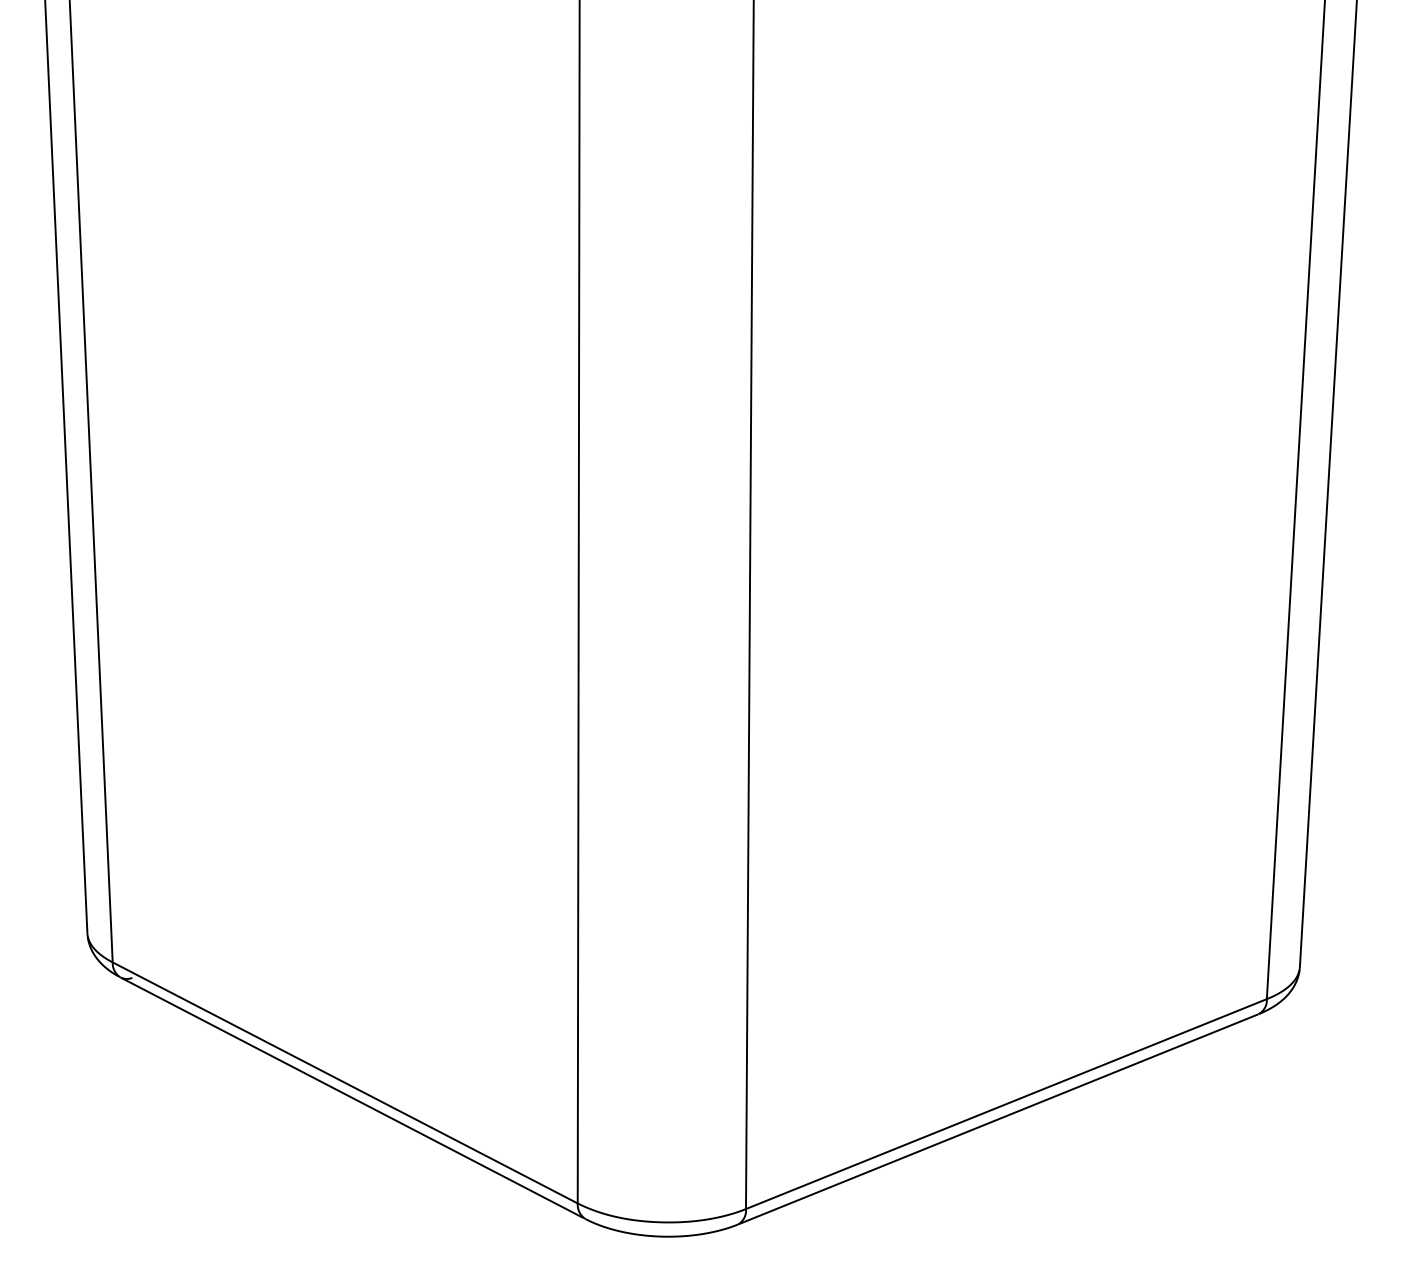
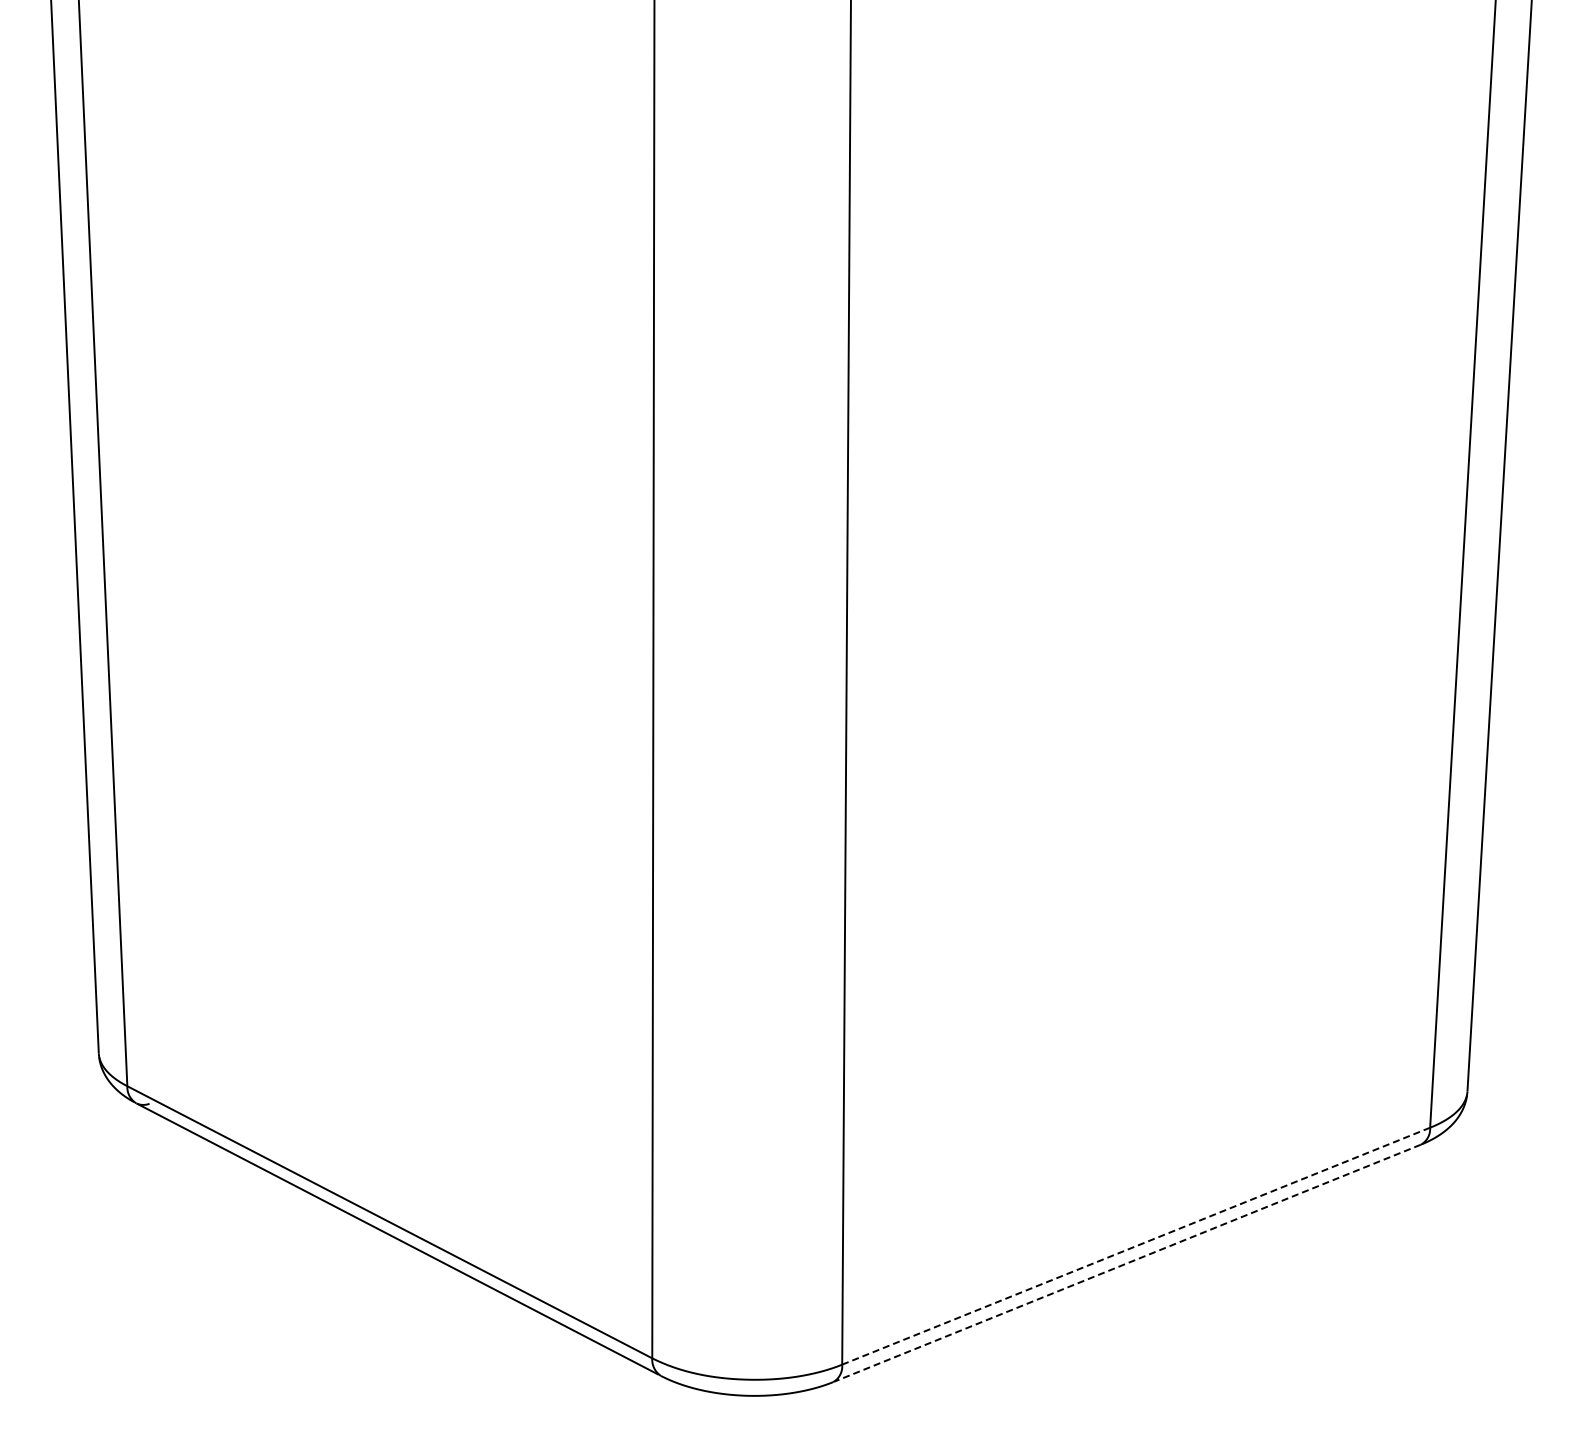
line: (1006, 1104) -> (1136, 1246), solid -> dashed
line: (998, 1119) -> (1127, 1263), solid -> dashed

